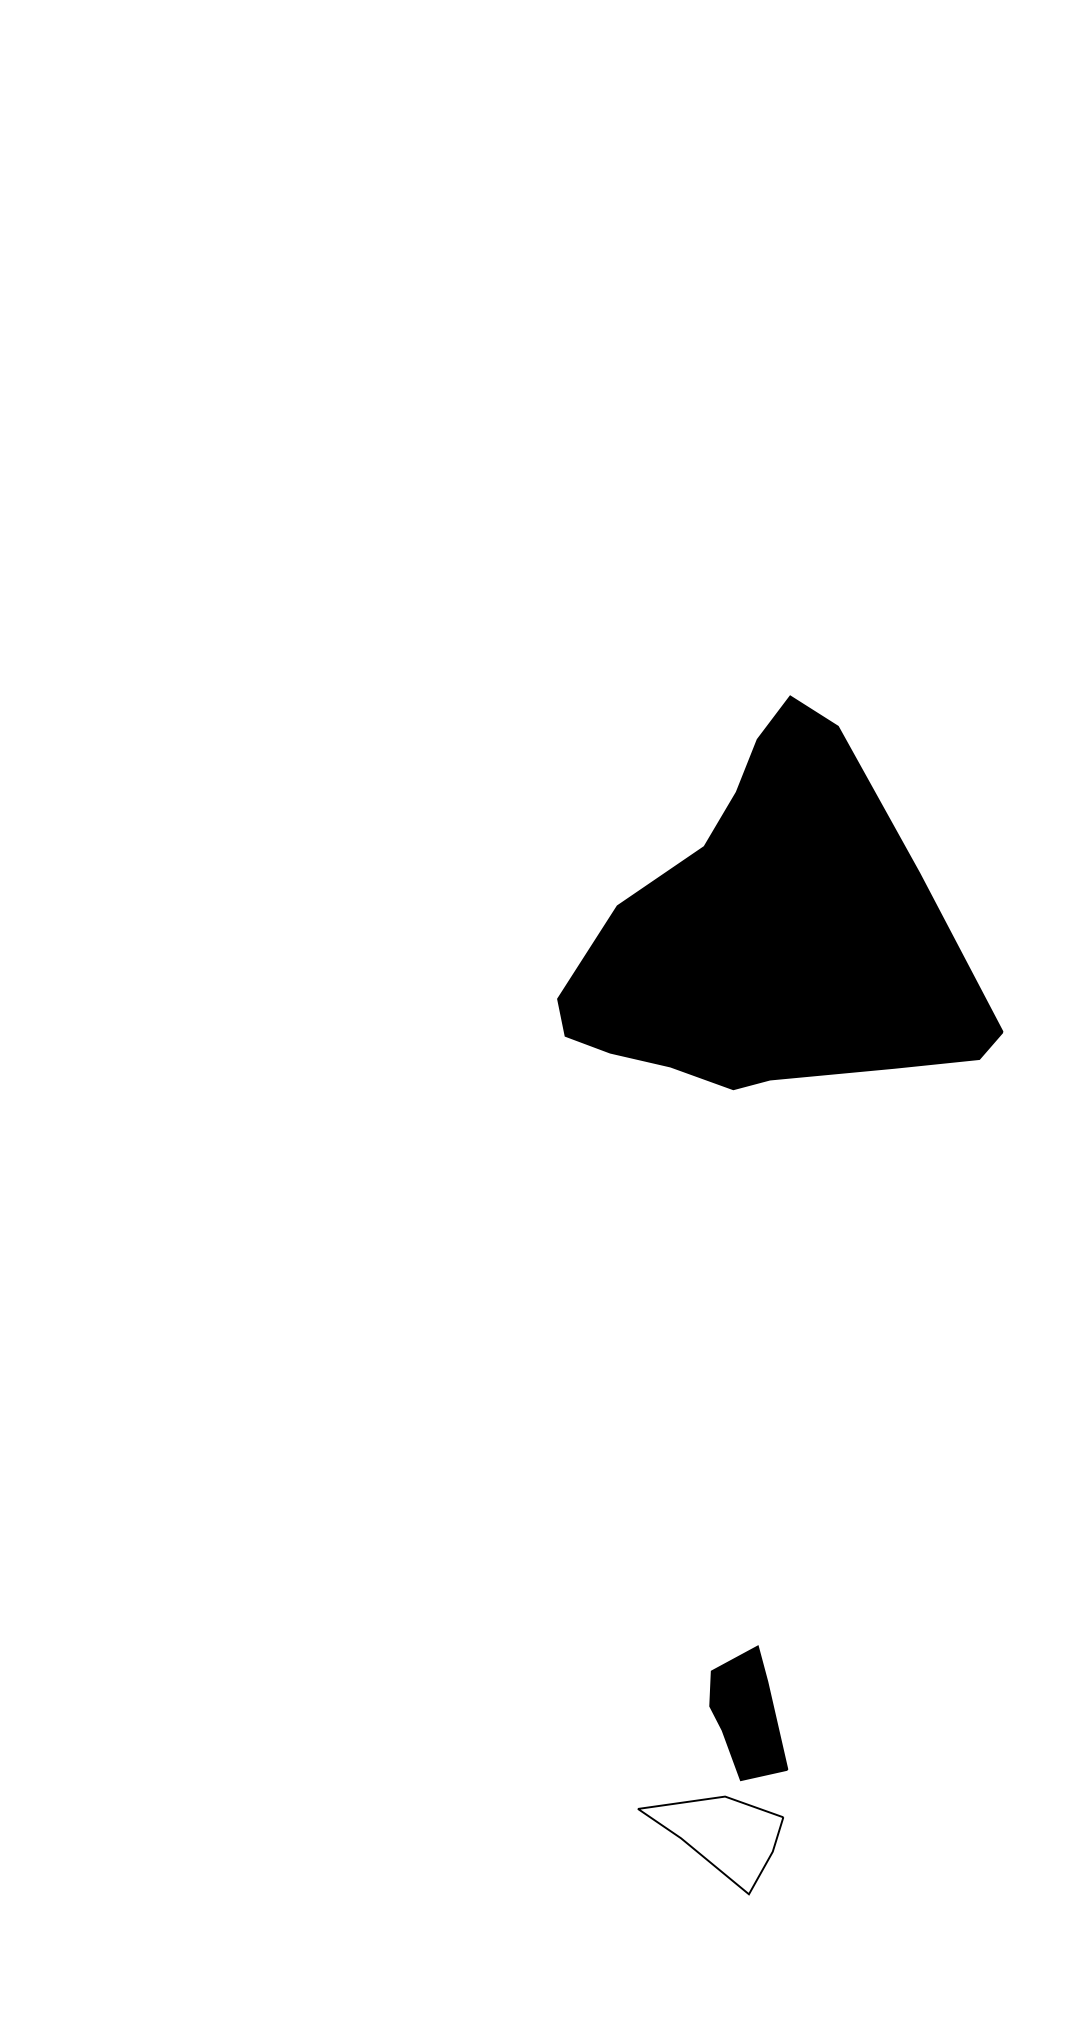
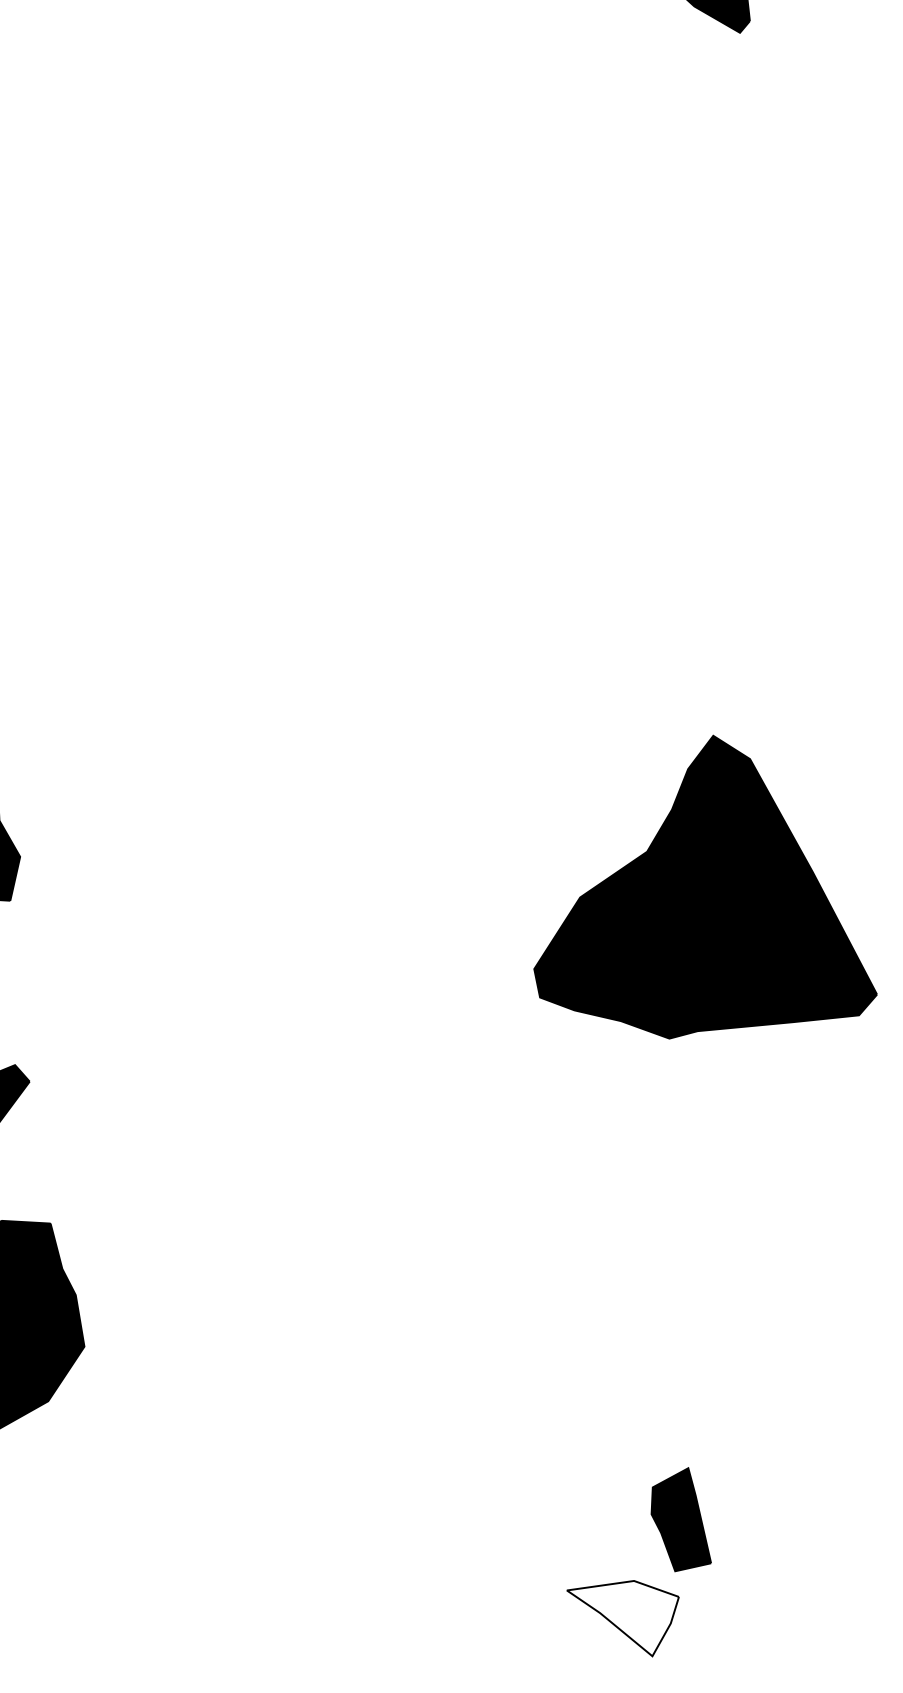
part: (710, 1845) -> (622, 1618), moved

